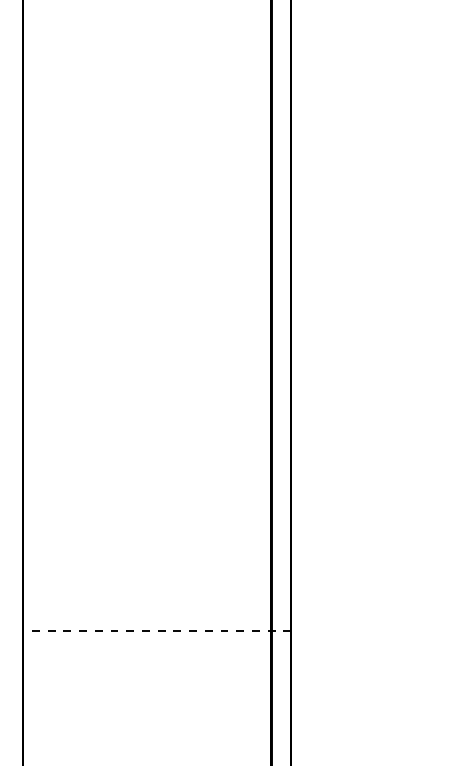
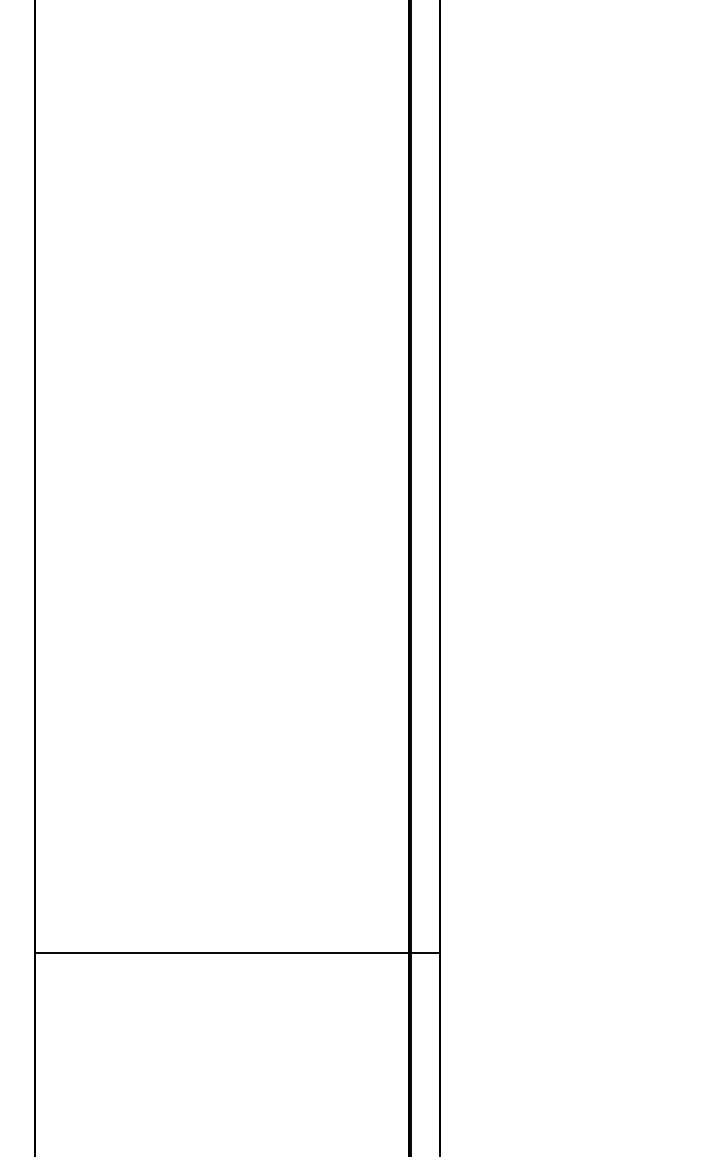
line: (156, 630) -> (236, 952), dashed -> solid

